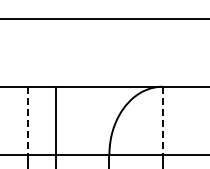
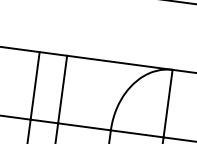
line: (28, 121) -> (35, 86), dashed -> solid
line: (162, 121) -> (167, 104), dashed -> solid

